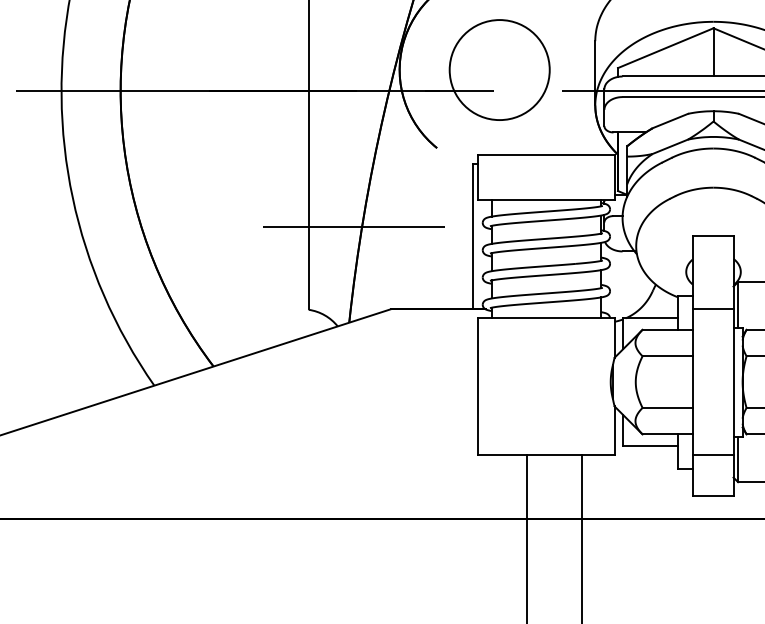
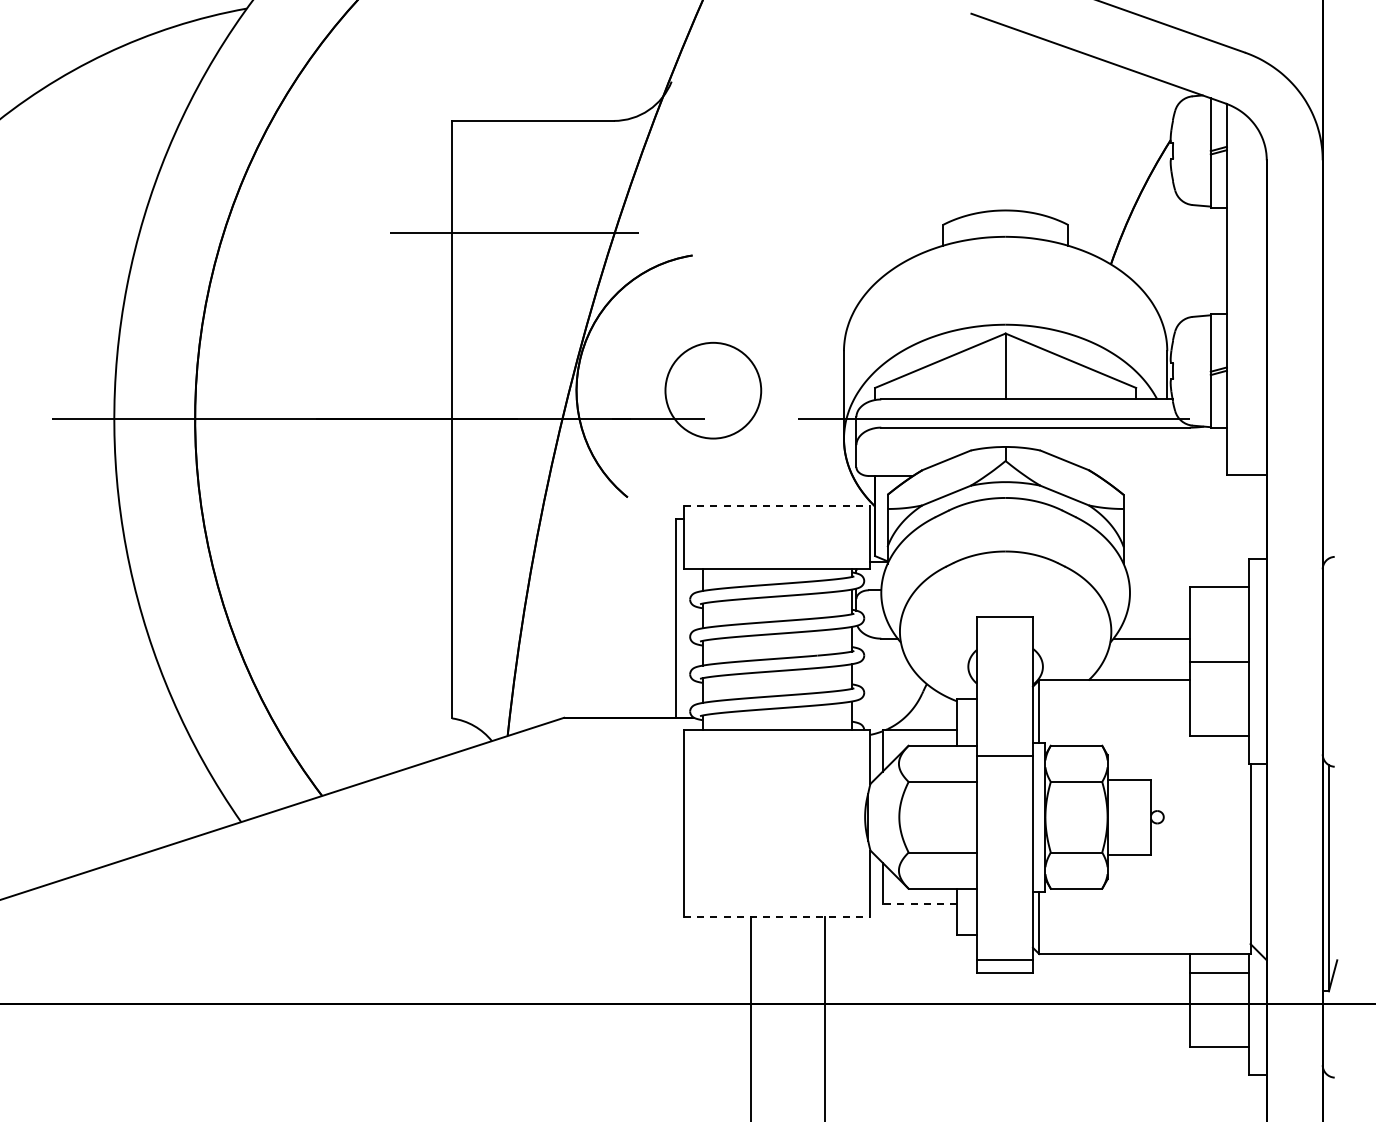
circle: (499, 69) -> (712, 390), size x0.7
line: (546, 154) -> (777, 506), solid -> dashed
line: (354, 227) -> (514, 605), removed
line: (712, 309) -> (1004, 755), moved
line: (650, 445) -> (919, 904), solid -> dashed
line: (546, 454) -> (777, 916), solid -> dashed
line: (712, 454) -> (1004, 959), moved

